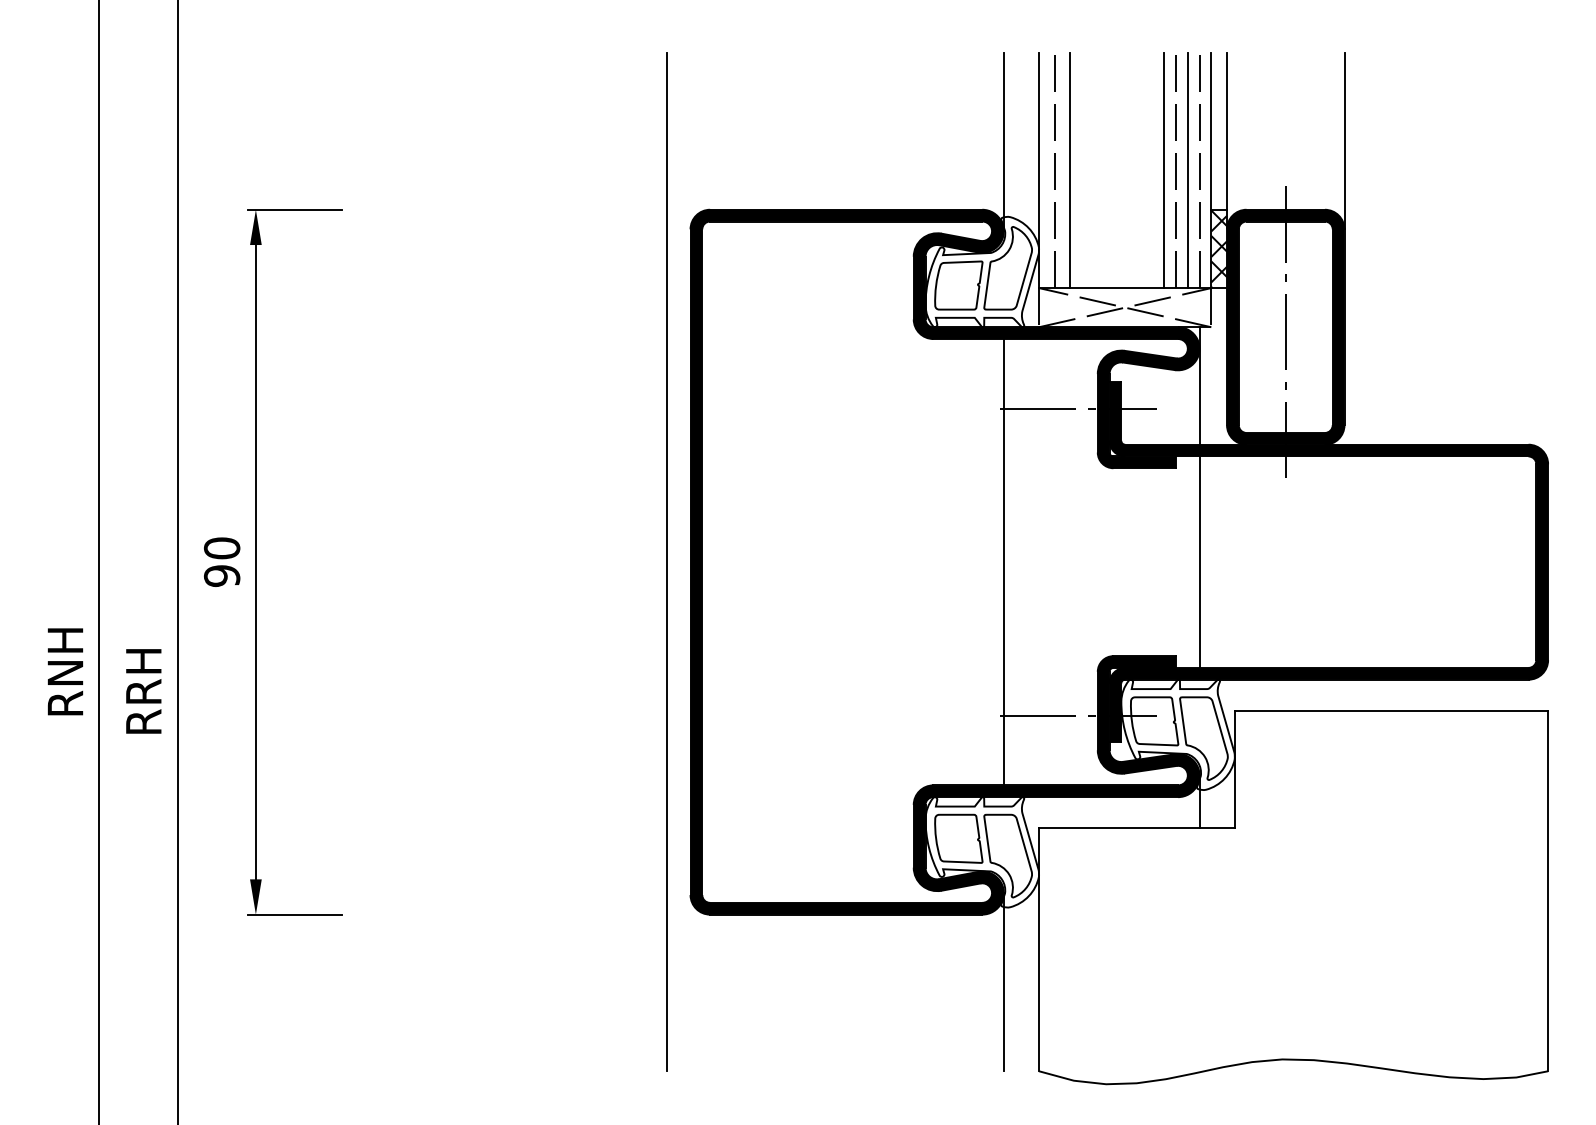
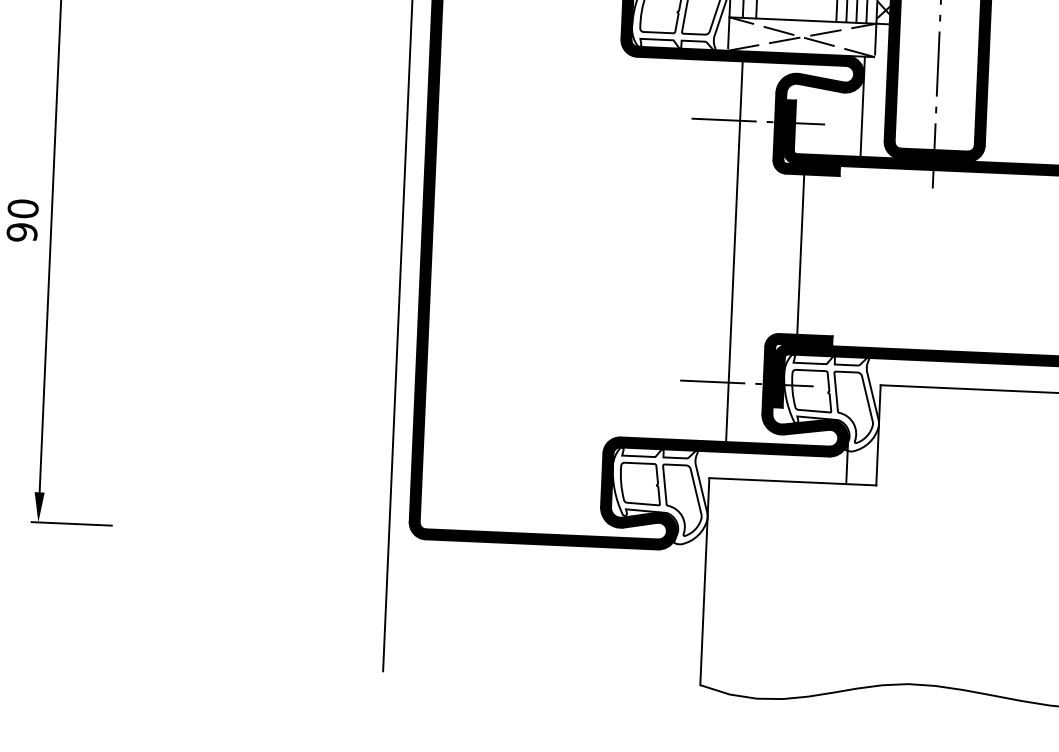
line: (1199, 561) -> (800, 254), moved
line: (1003, 562) -> (734, 251), moved
line: (1003, 982) -> (673, 608), removed

